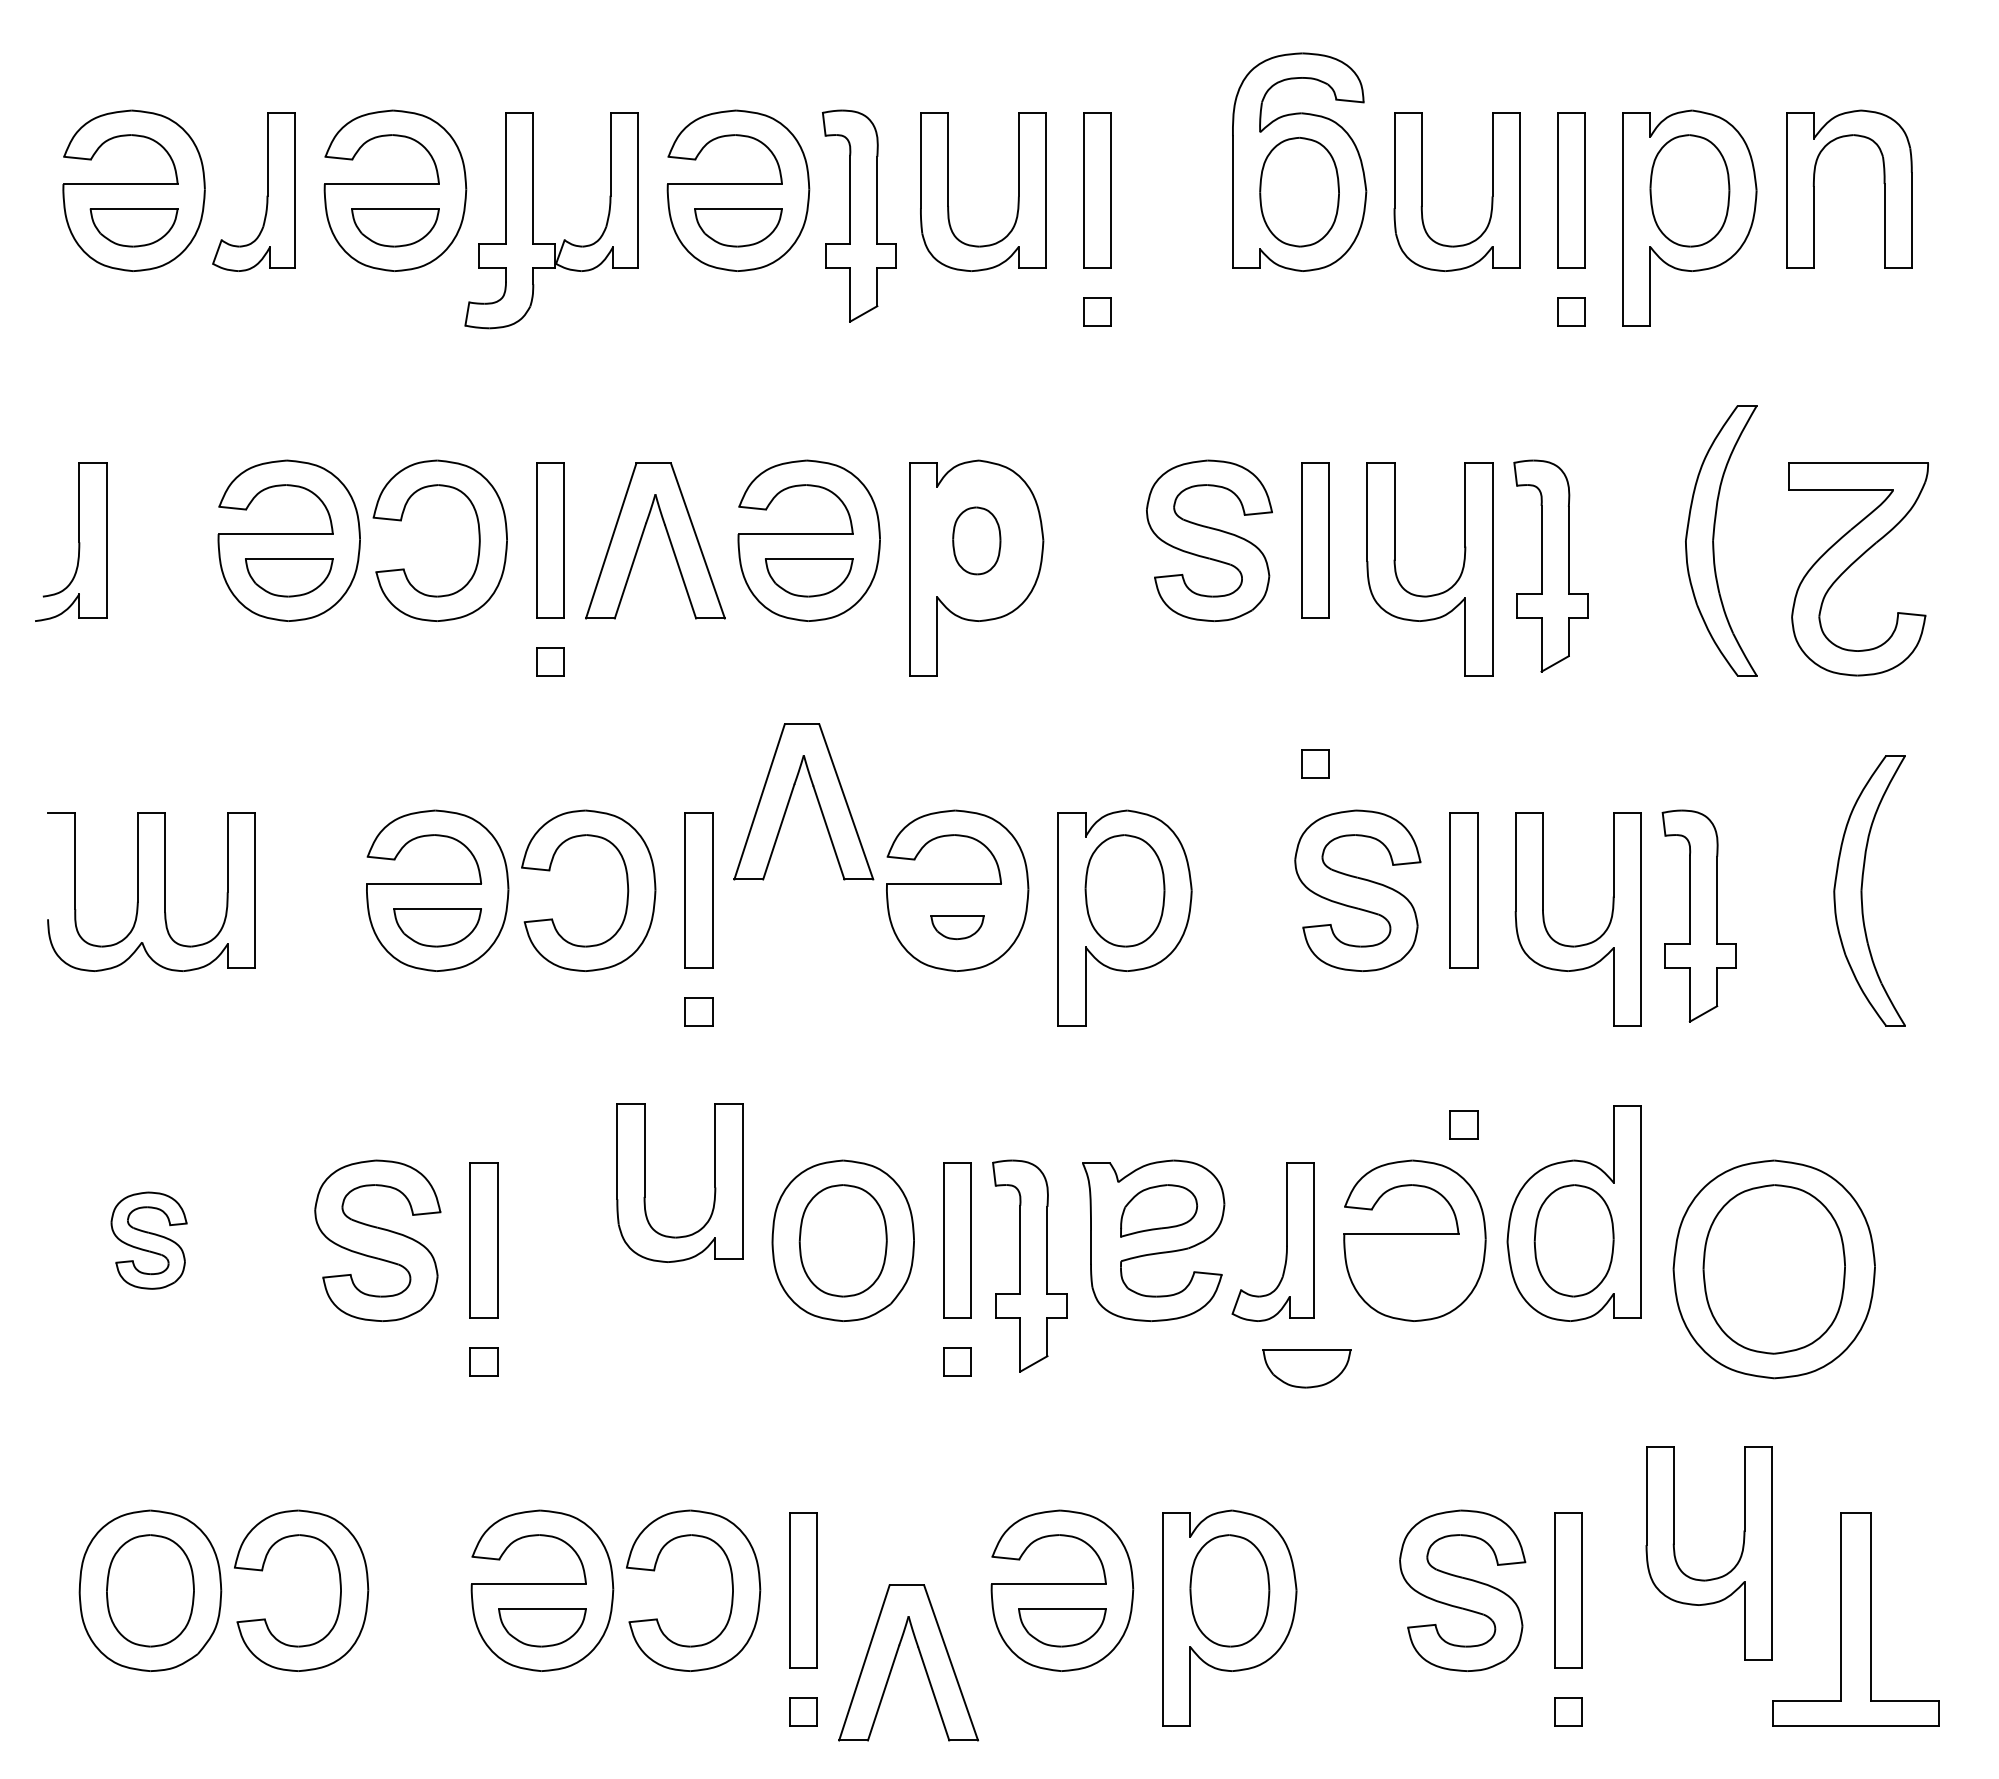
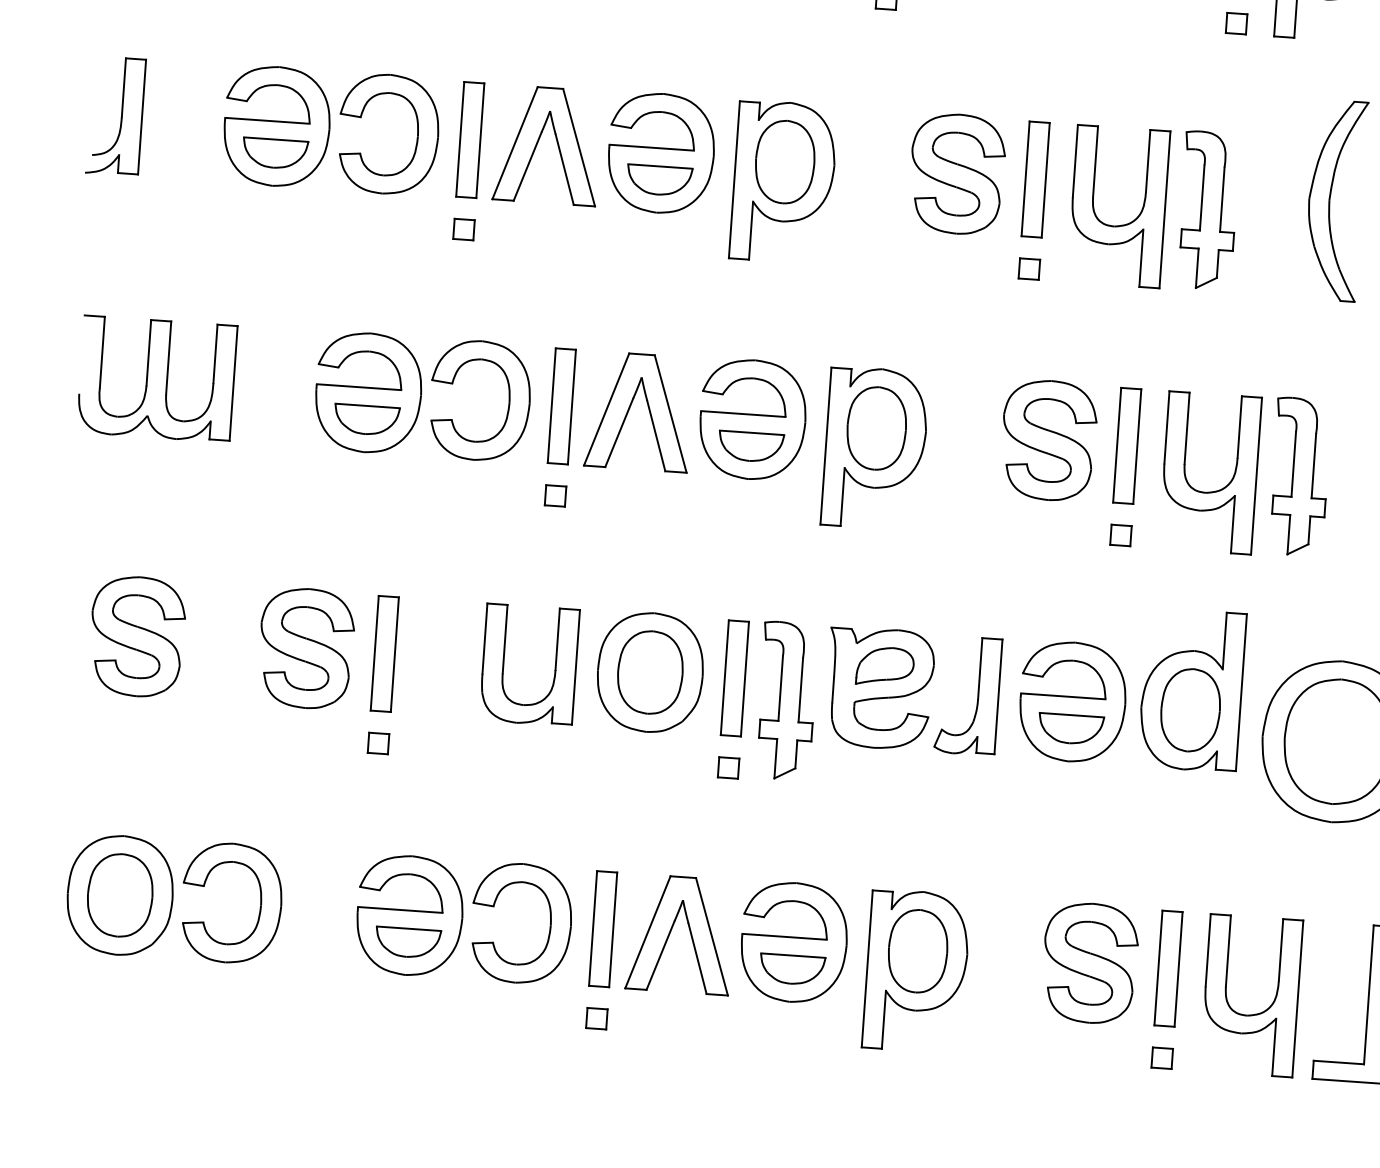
part: (976, 540) -> (785, 161), size x1.67
part: (1315, 763) -> (1029, 268), moved
part: (791, 797) -> (630, 407), moved
part: (957, 927) -> (751, 446), size x1.67
part: (1463, 1124) -> (1120, 535), moved
part: (645, 1182) -> (504, 662), moved
part: (148, 1240) -> (136, 636), size x1.67
part: (1306, 1368) -> (1070, 729), moved
part: (1715, 1577) -> (1255, 1013), moved
part: (896, 1657) -> (671, 930), moved

